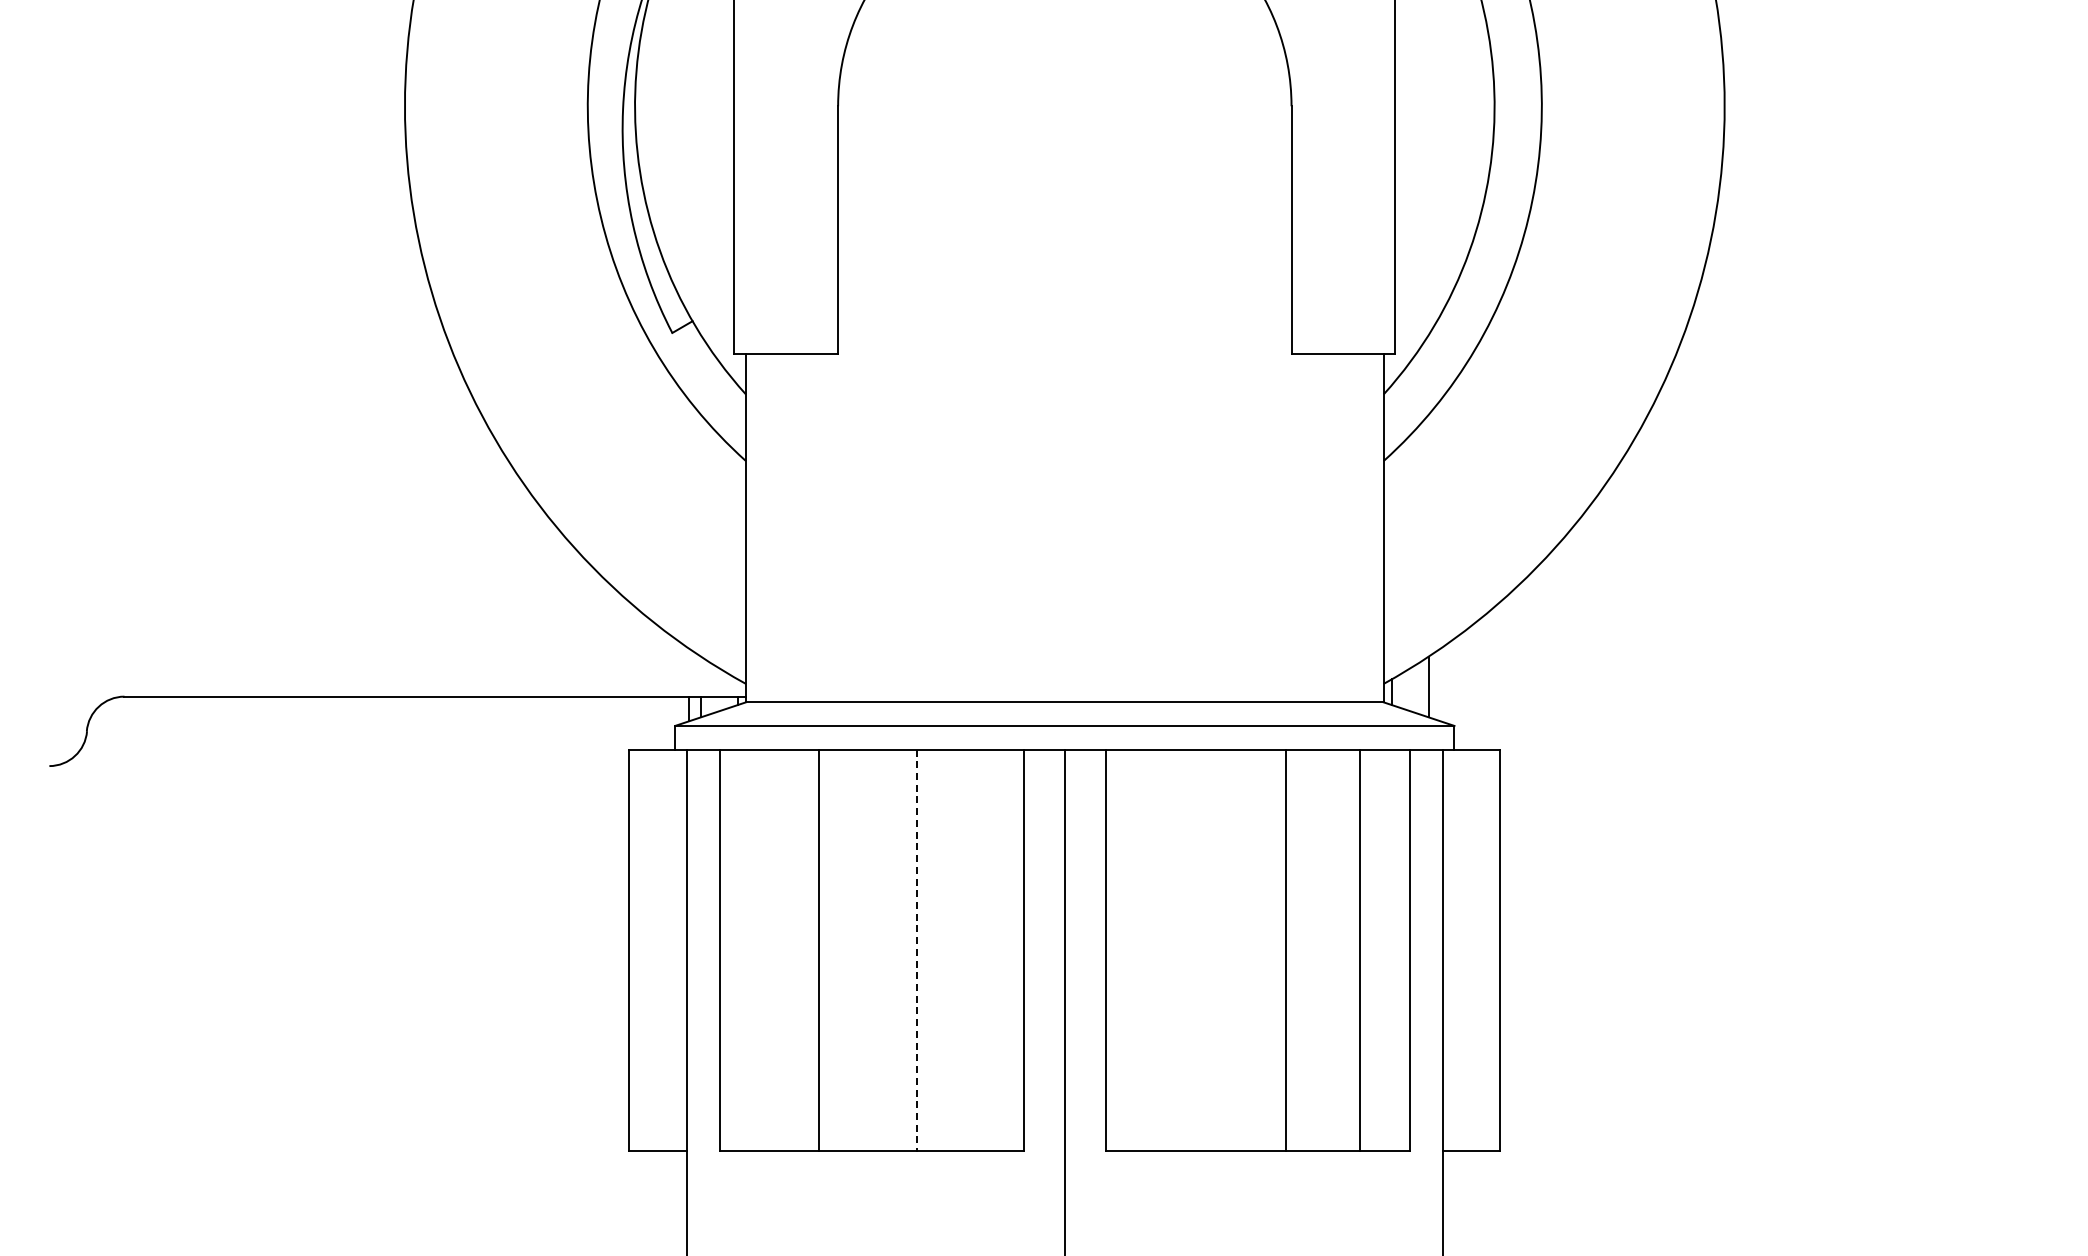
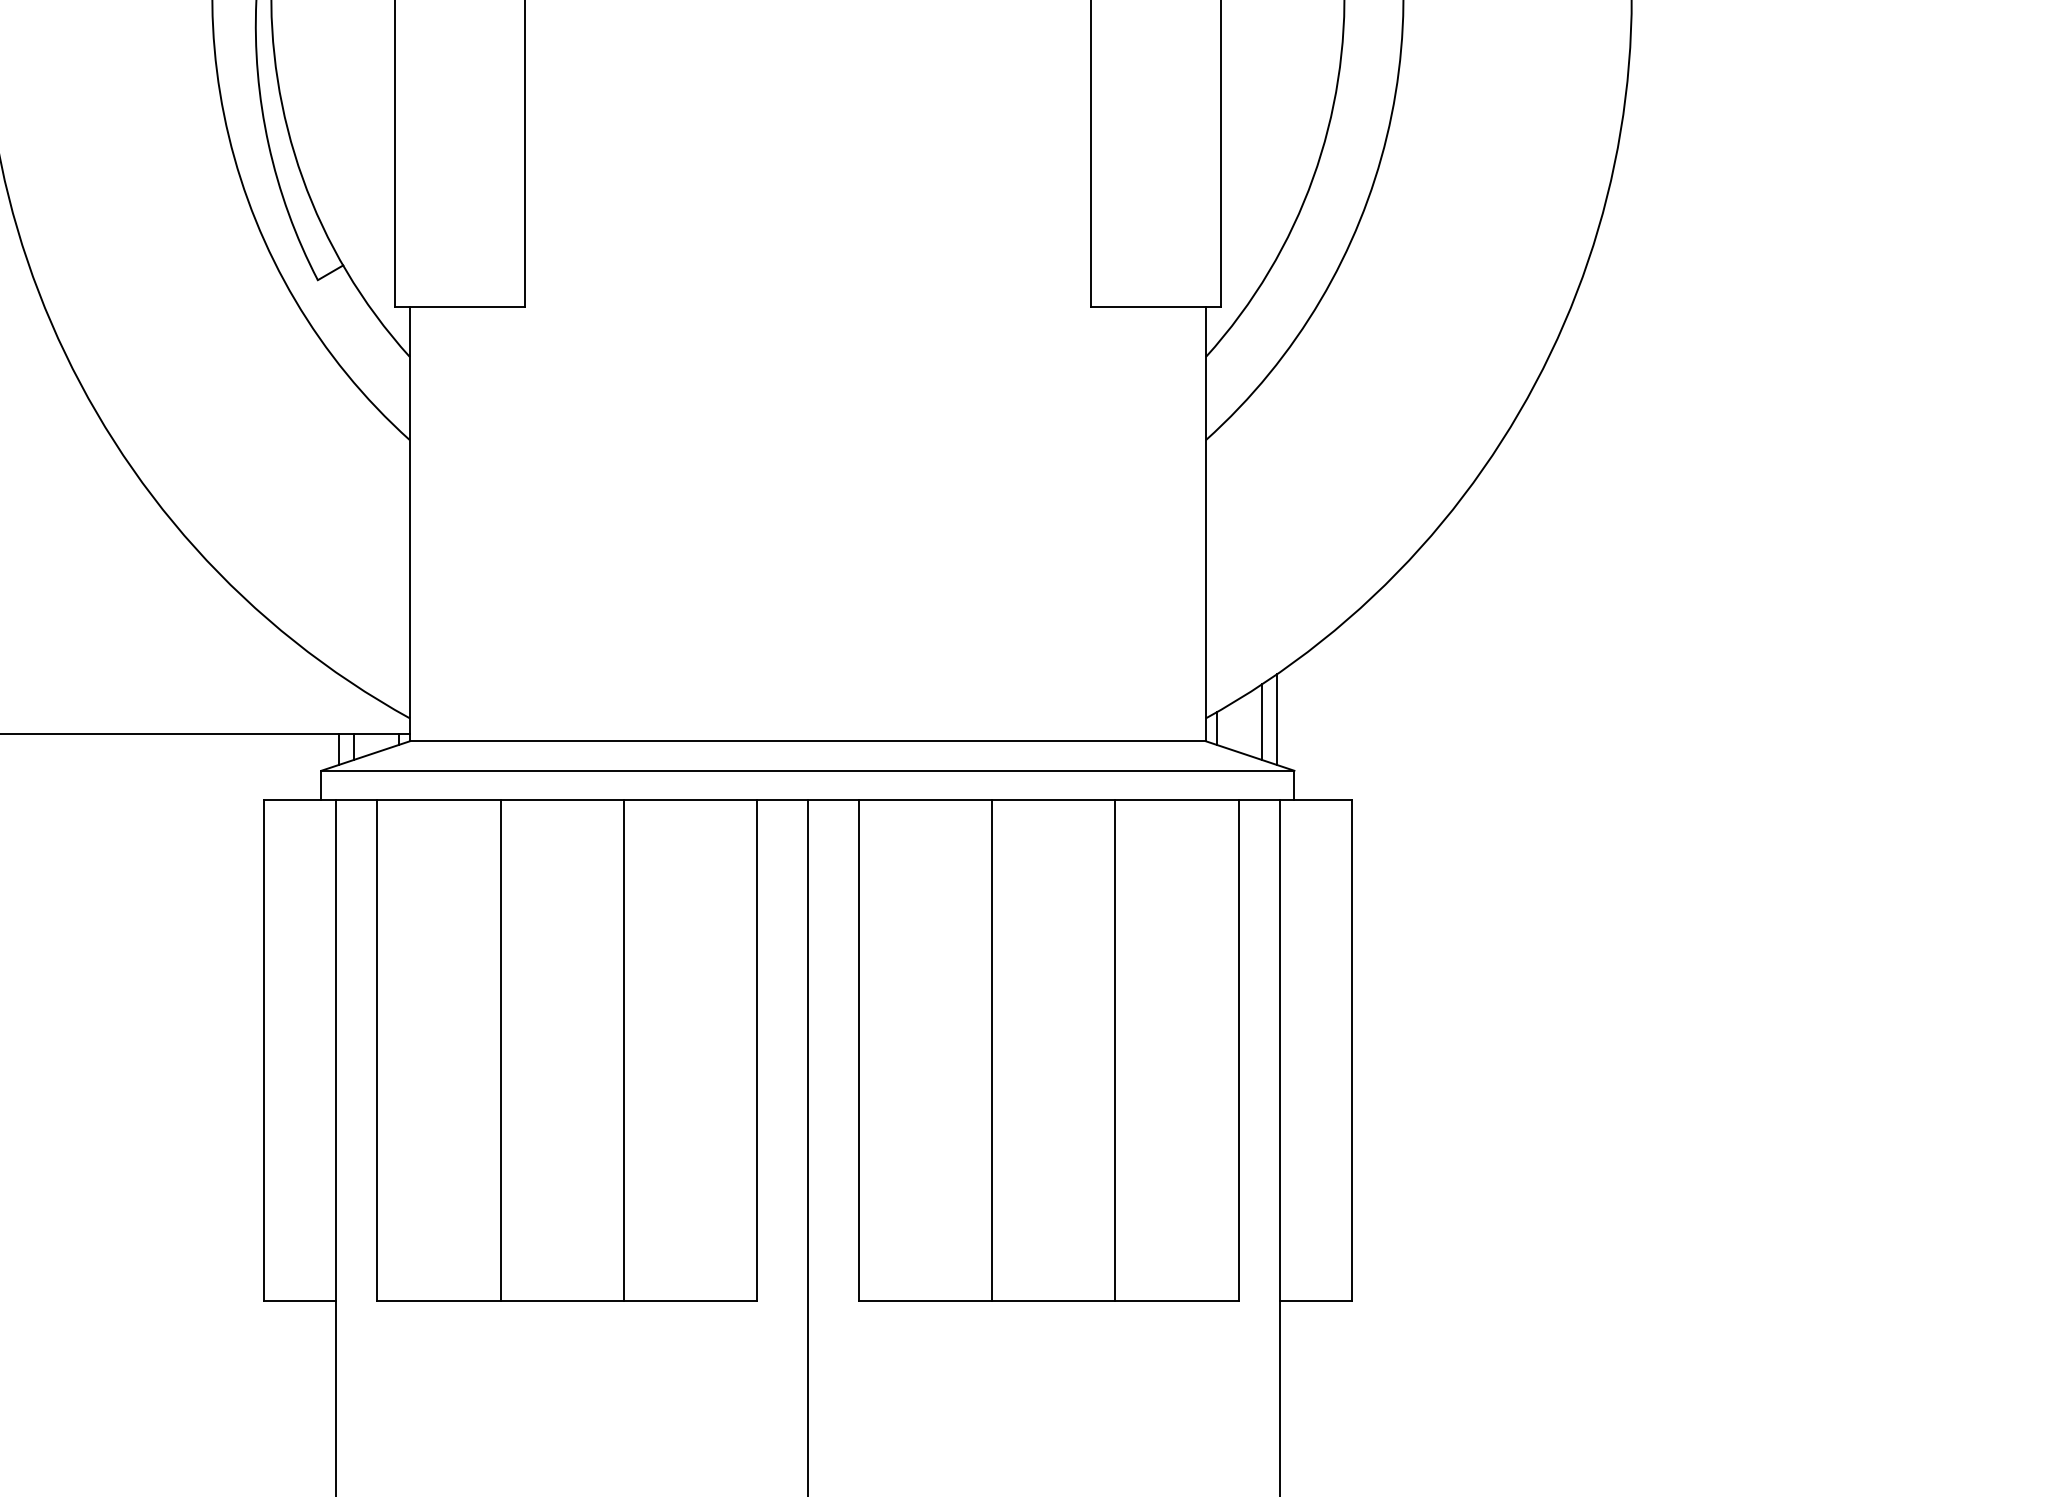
line: (1440, 684) -> (1276, 719), added
line: (917, 950) -> (623, 1051), dashed -> solid
line: (1286, 950) -> (992, 1051), moved
line: (1359, 950) -> (1114, 1051), moved

